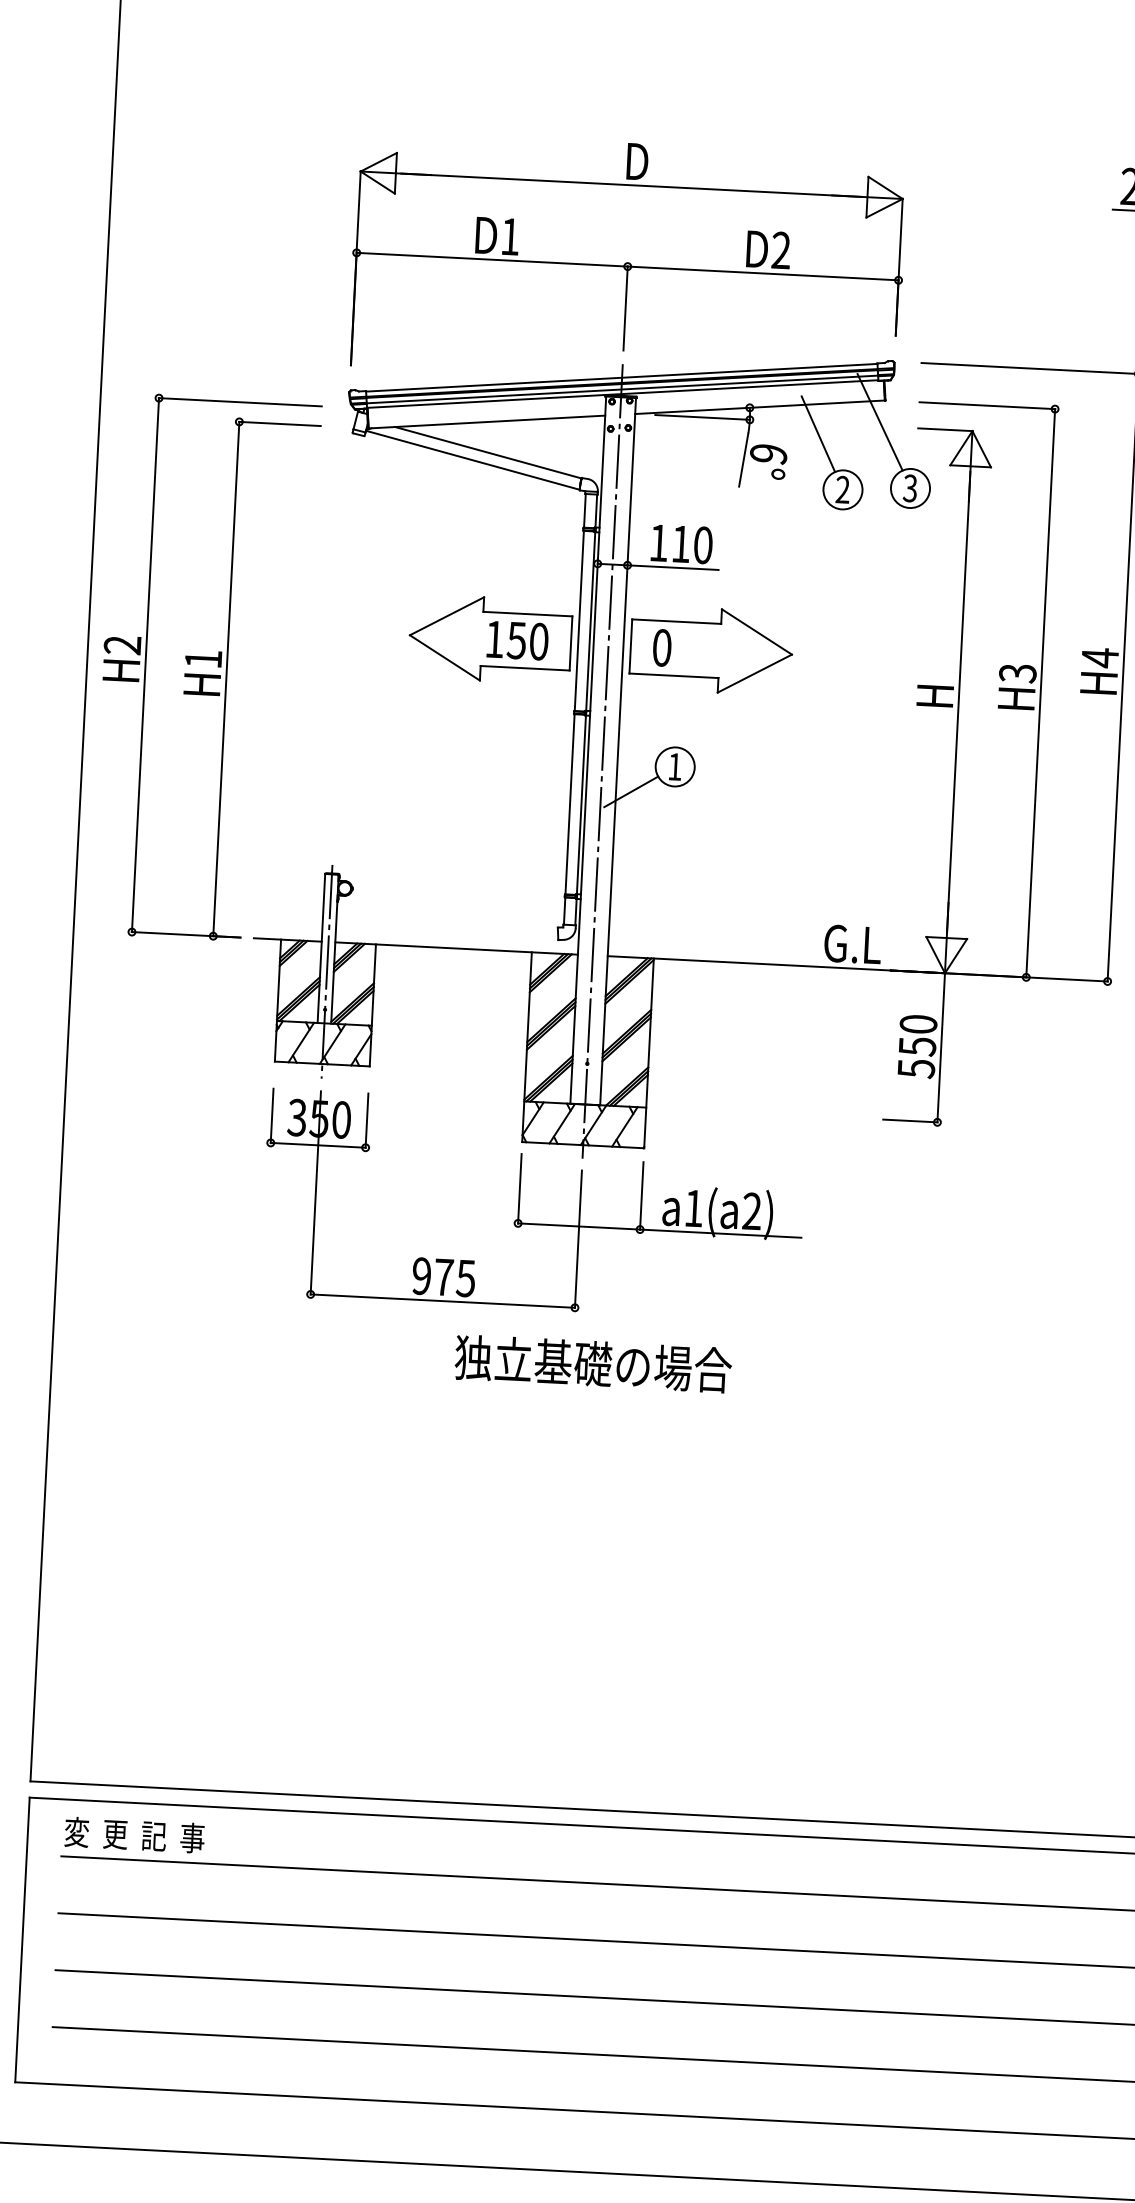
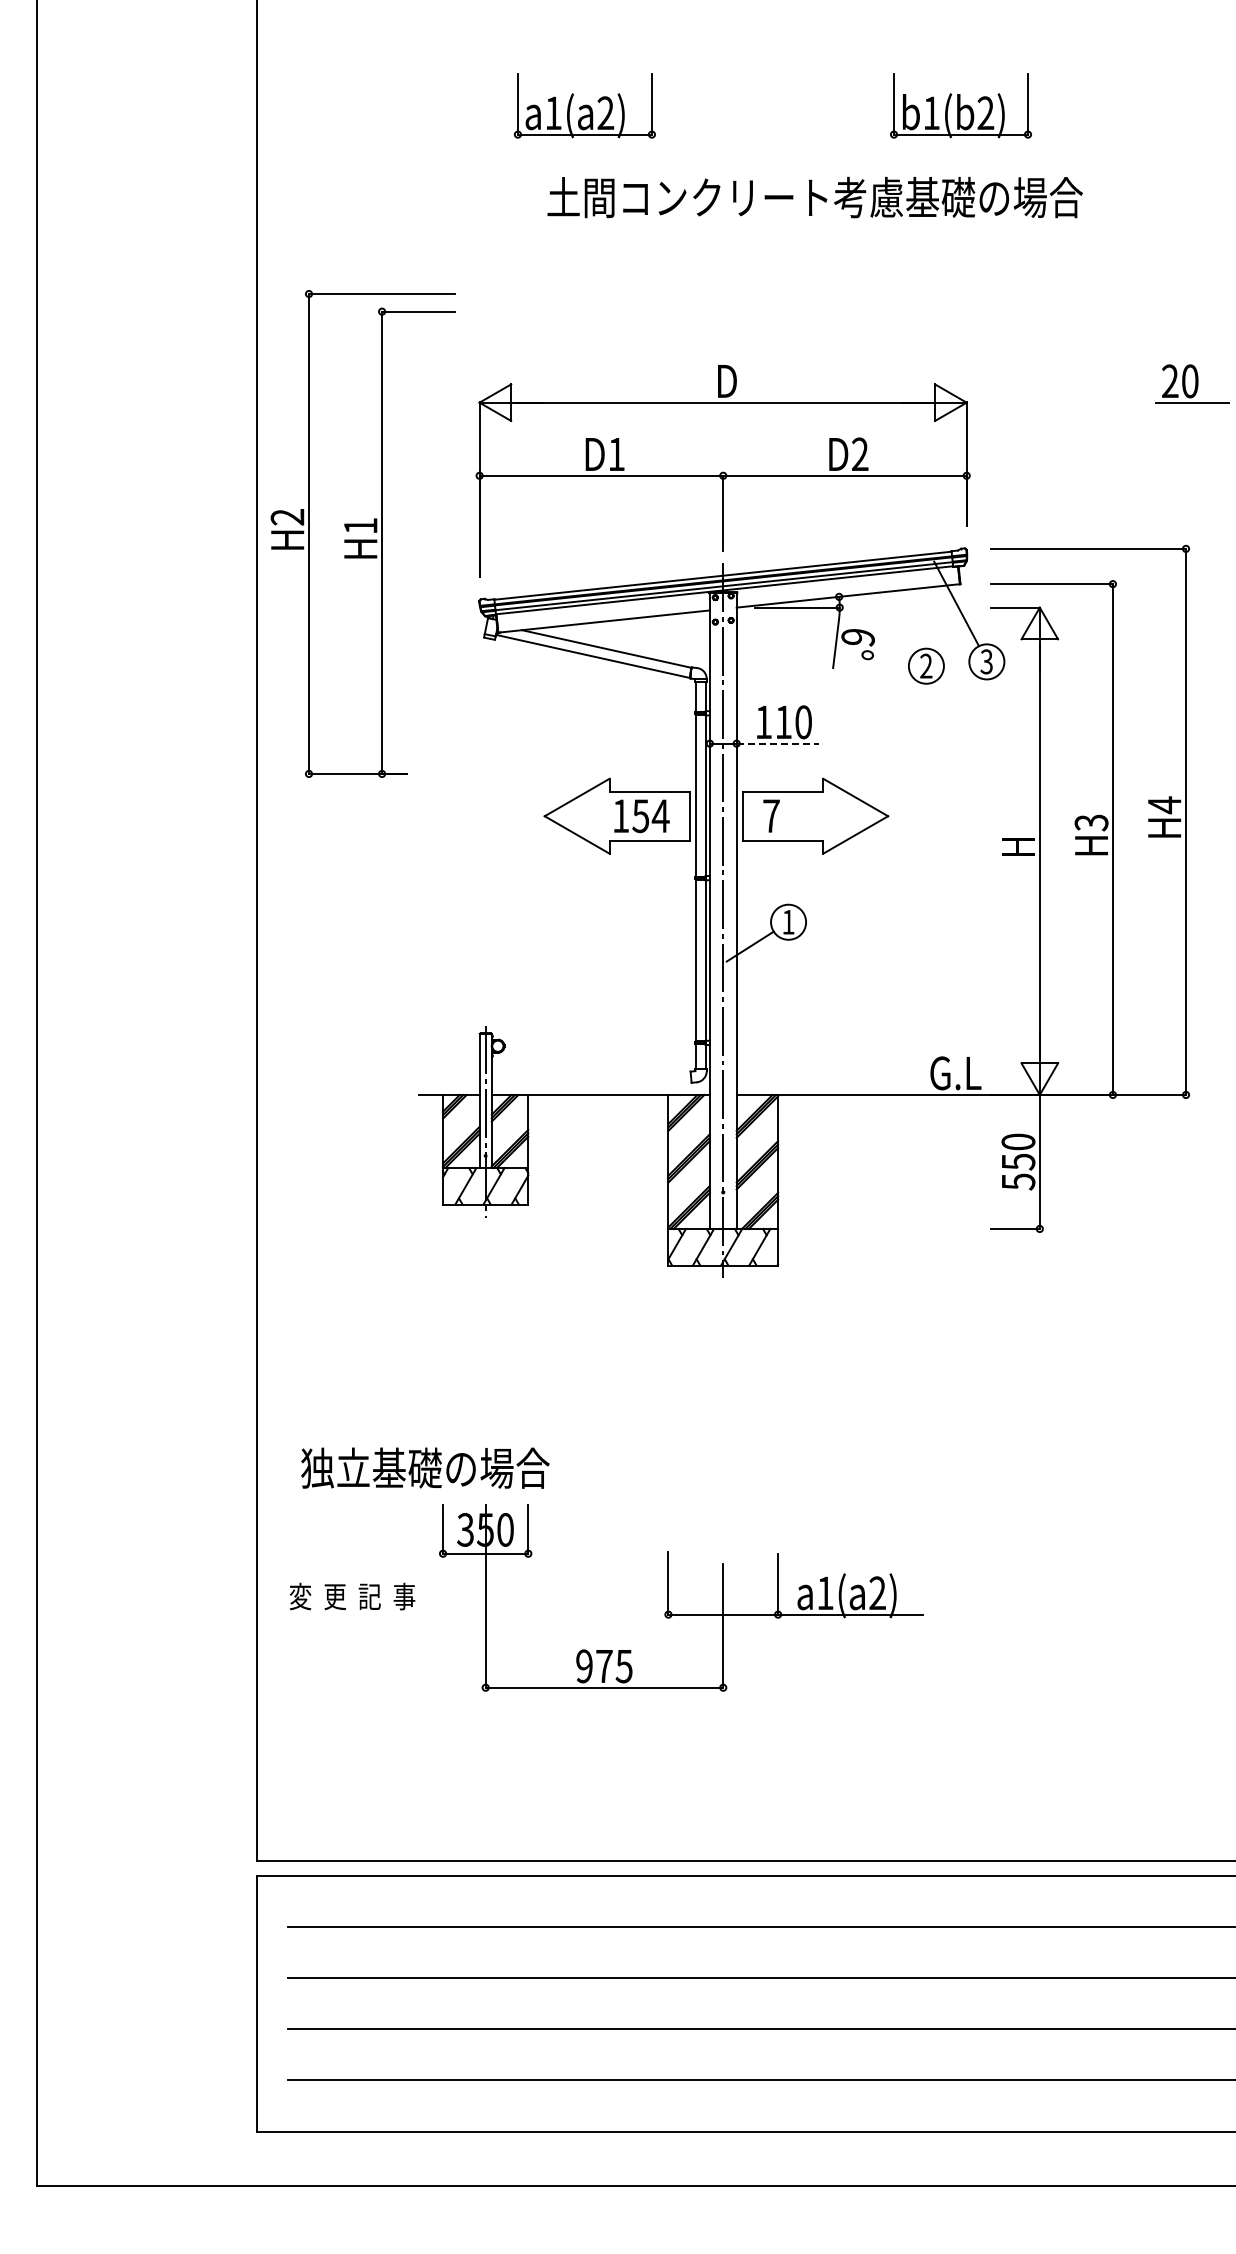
line: (818, 434) -> (901, 617), removed
line: (672, 567) -> (777, 743), solid -> dashed
text: (538, 642) -> (660, 816), 150 -> 154
text: (662, 648) -> (771, 816), 0 -> 7
part: (205, 667) -> (362, 533), moved
part: (519, 1204) -> (668, 1597), moved
text: (593, 1363) -> (425, 1467), moved
text: (134, 1835) -> (352, 1596), moved

